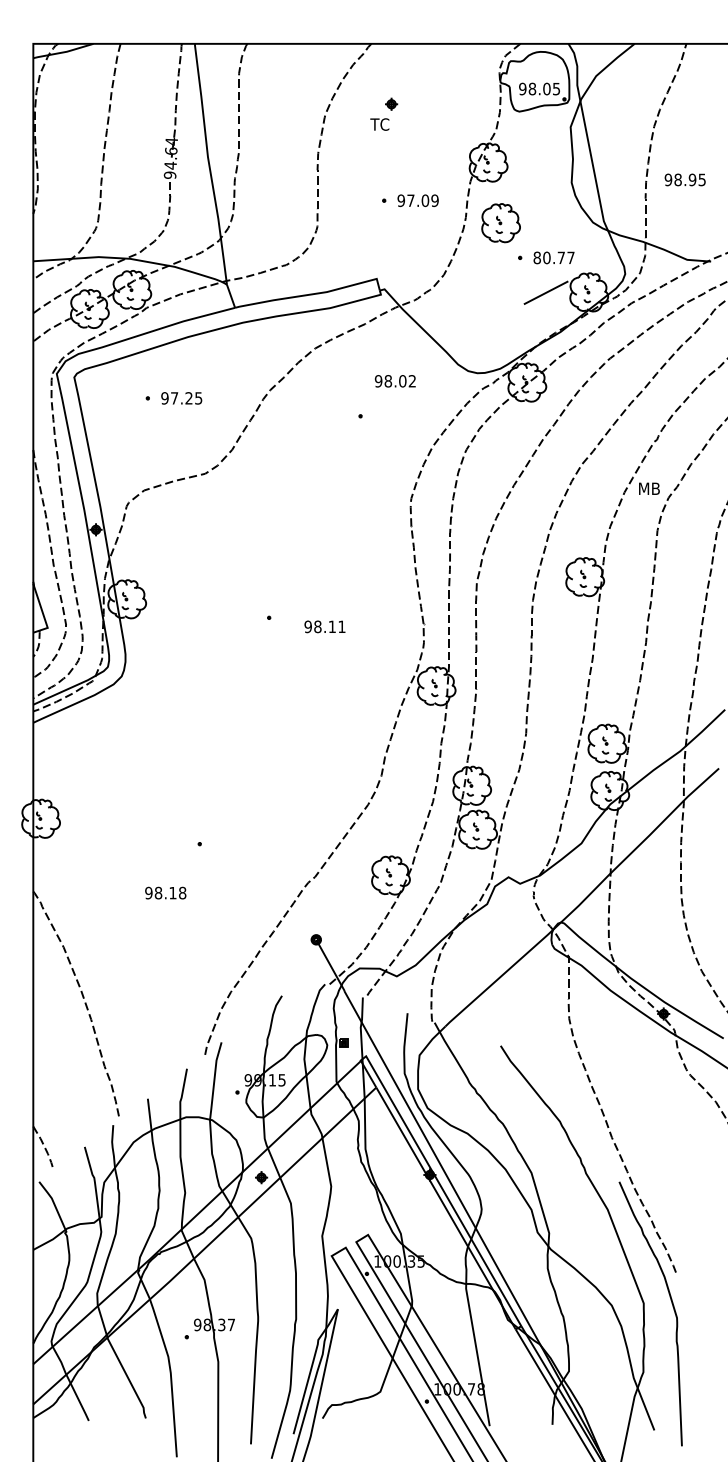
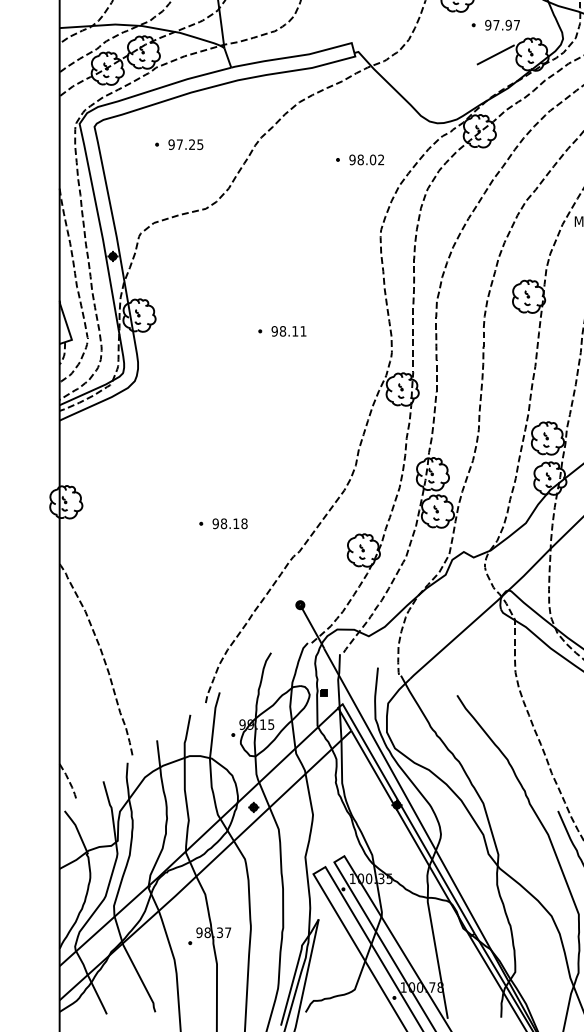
text: (549, 257) -> (498, 24), 80.77 -> 97.97
text: (394, 381) -> (366, 160), moved
text: (324, 626) -> (288, 331), moved
text: (165, 892) -> (229, 523), moved

